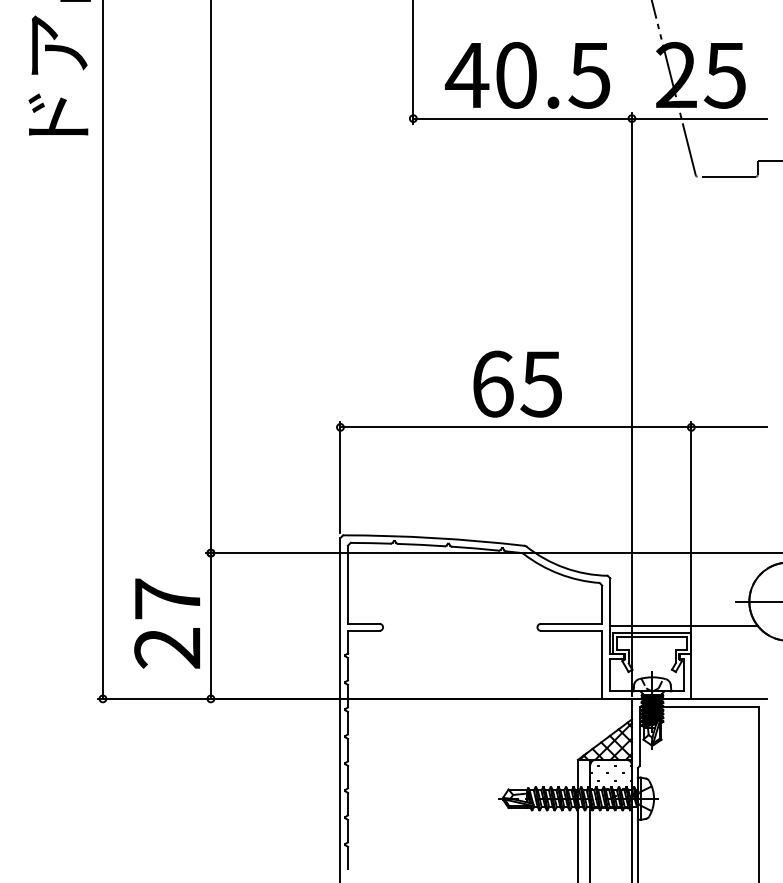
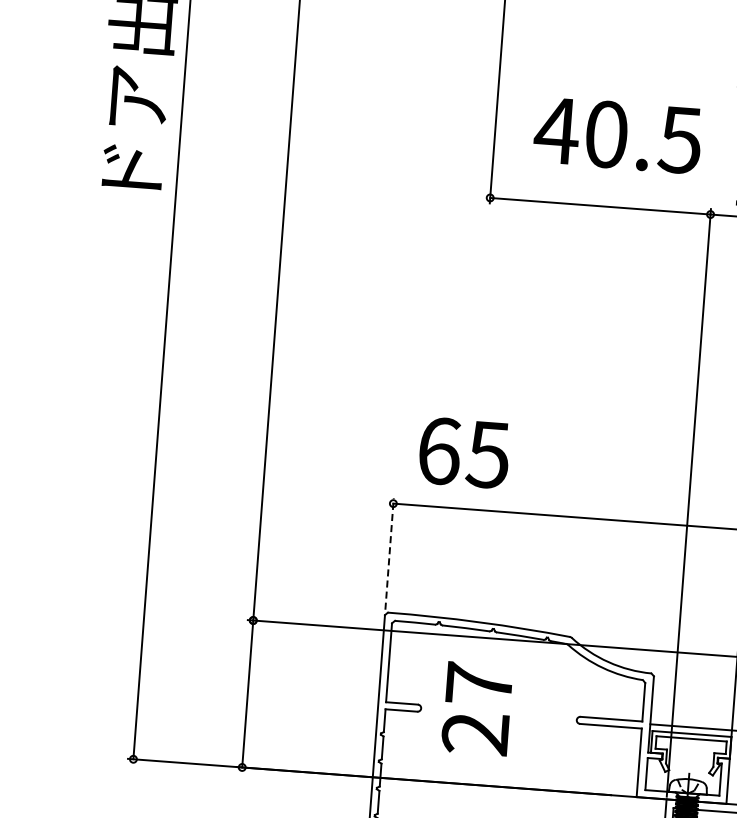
text: (527, 75) -> (617, 135), moved
text: (517, 383) -> (464, 452), moved
line: (340, 476) -> (389, 553), solid -> dashed
text: (166, 623) -> (476, 708), moved

